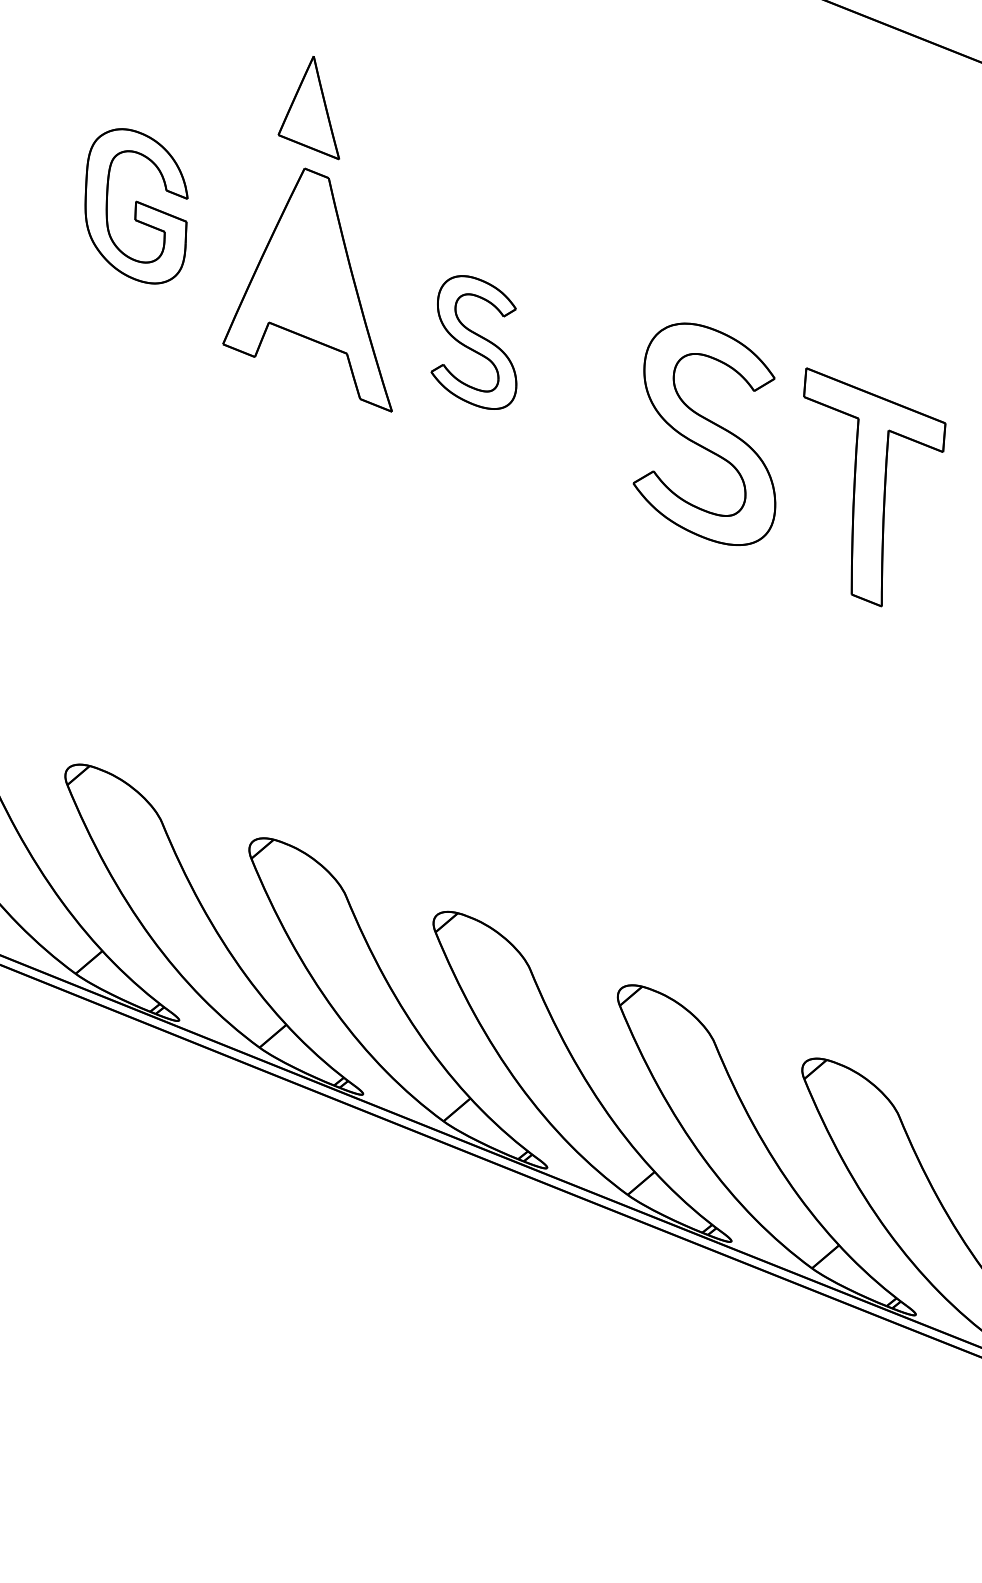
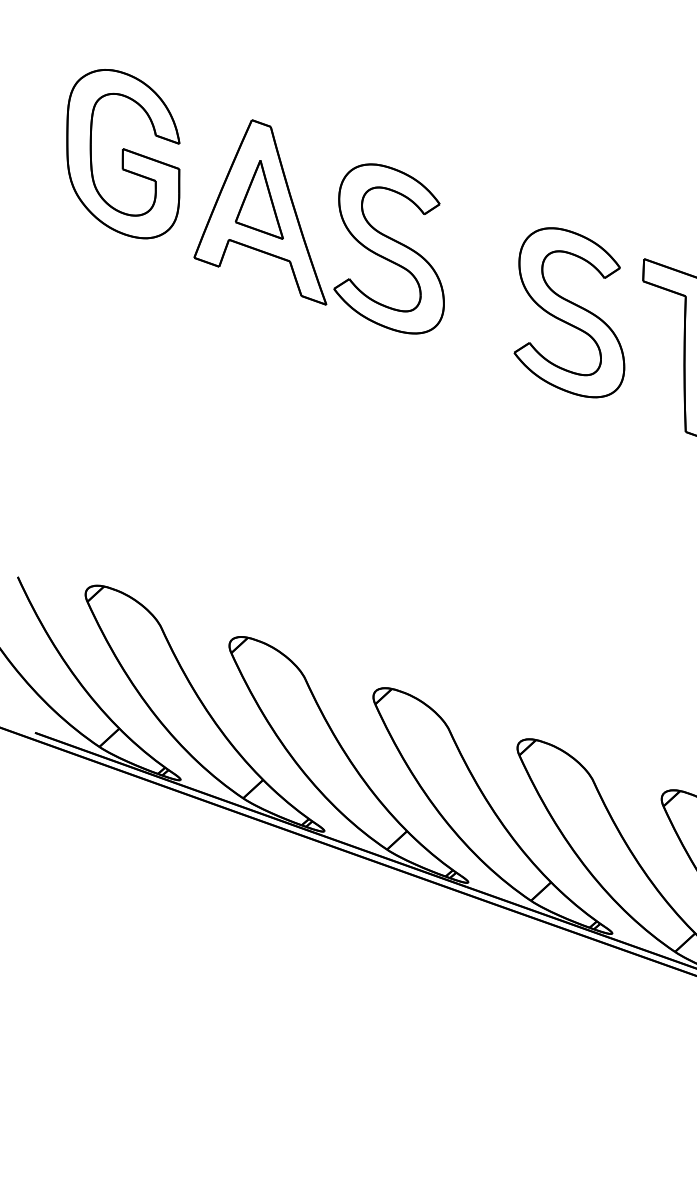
part: (308, 108) -> (257, 200), moved
part: (136, 206) -> (123, 154), size x1.43
part: (473, 342) -> (387, 249), size x1.67

